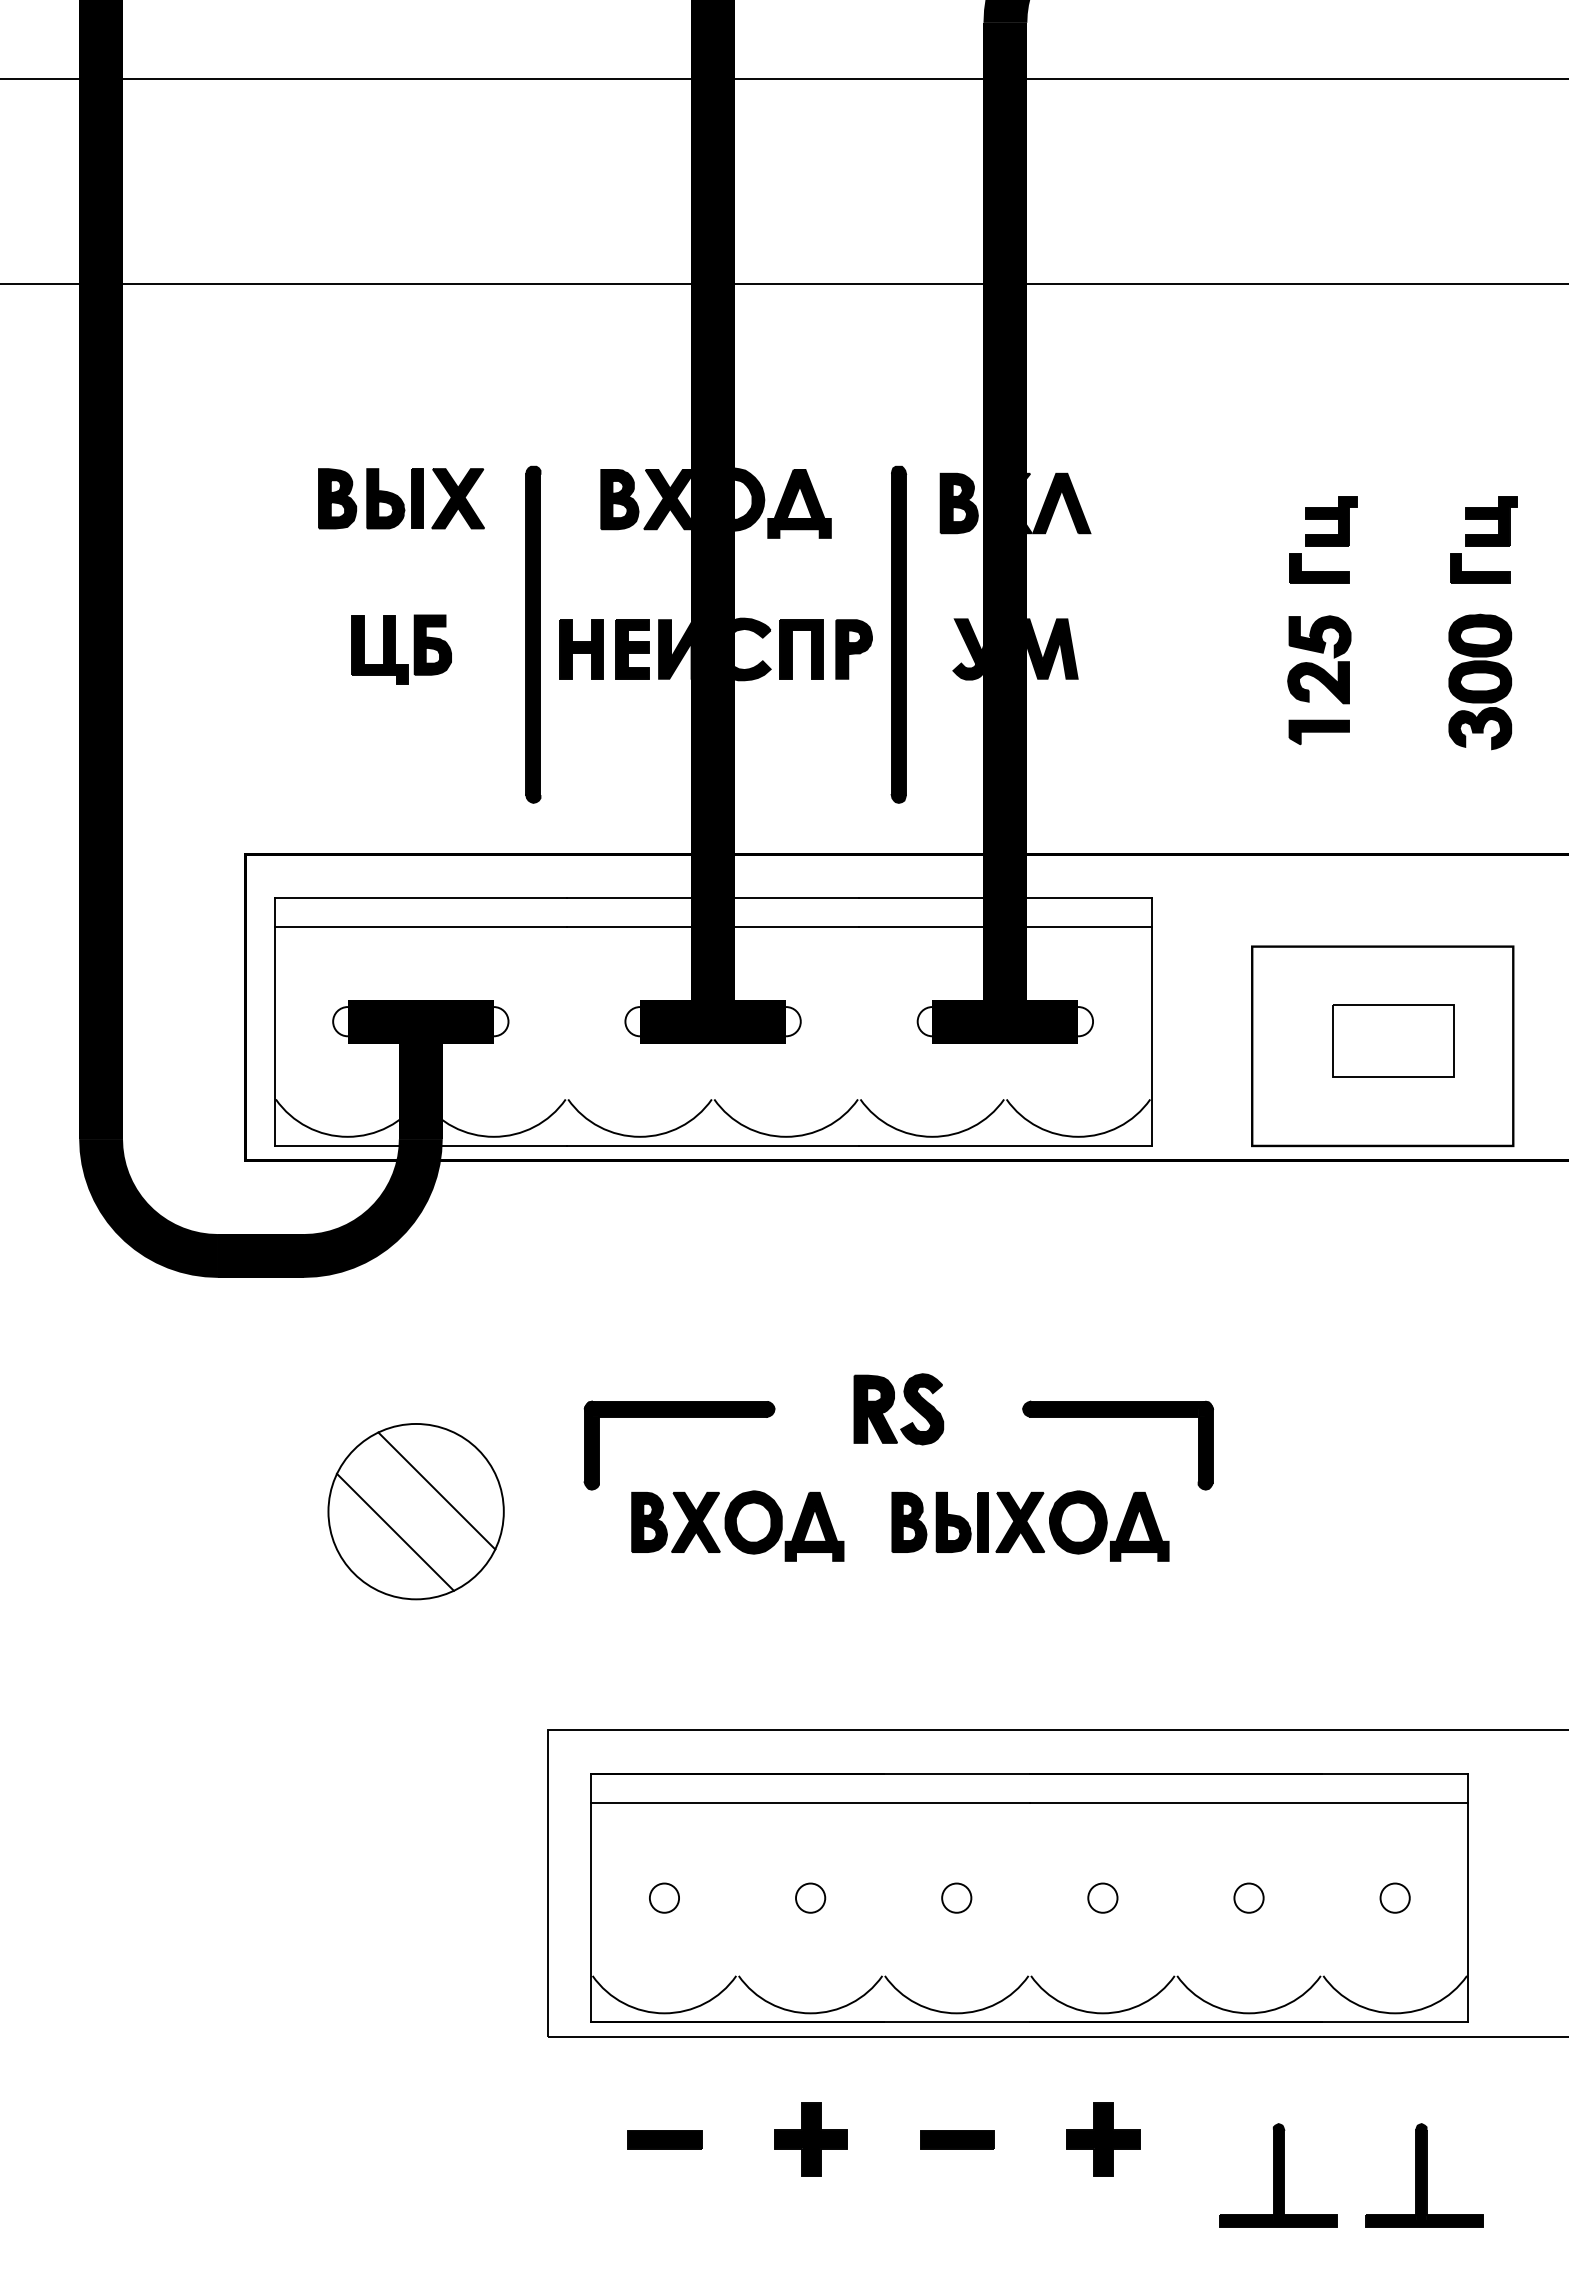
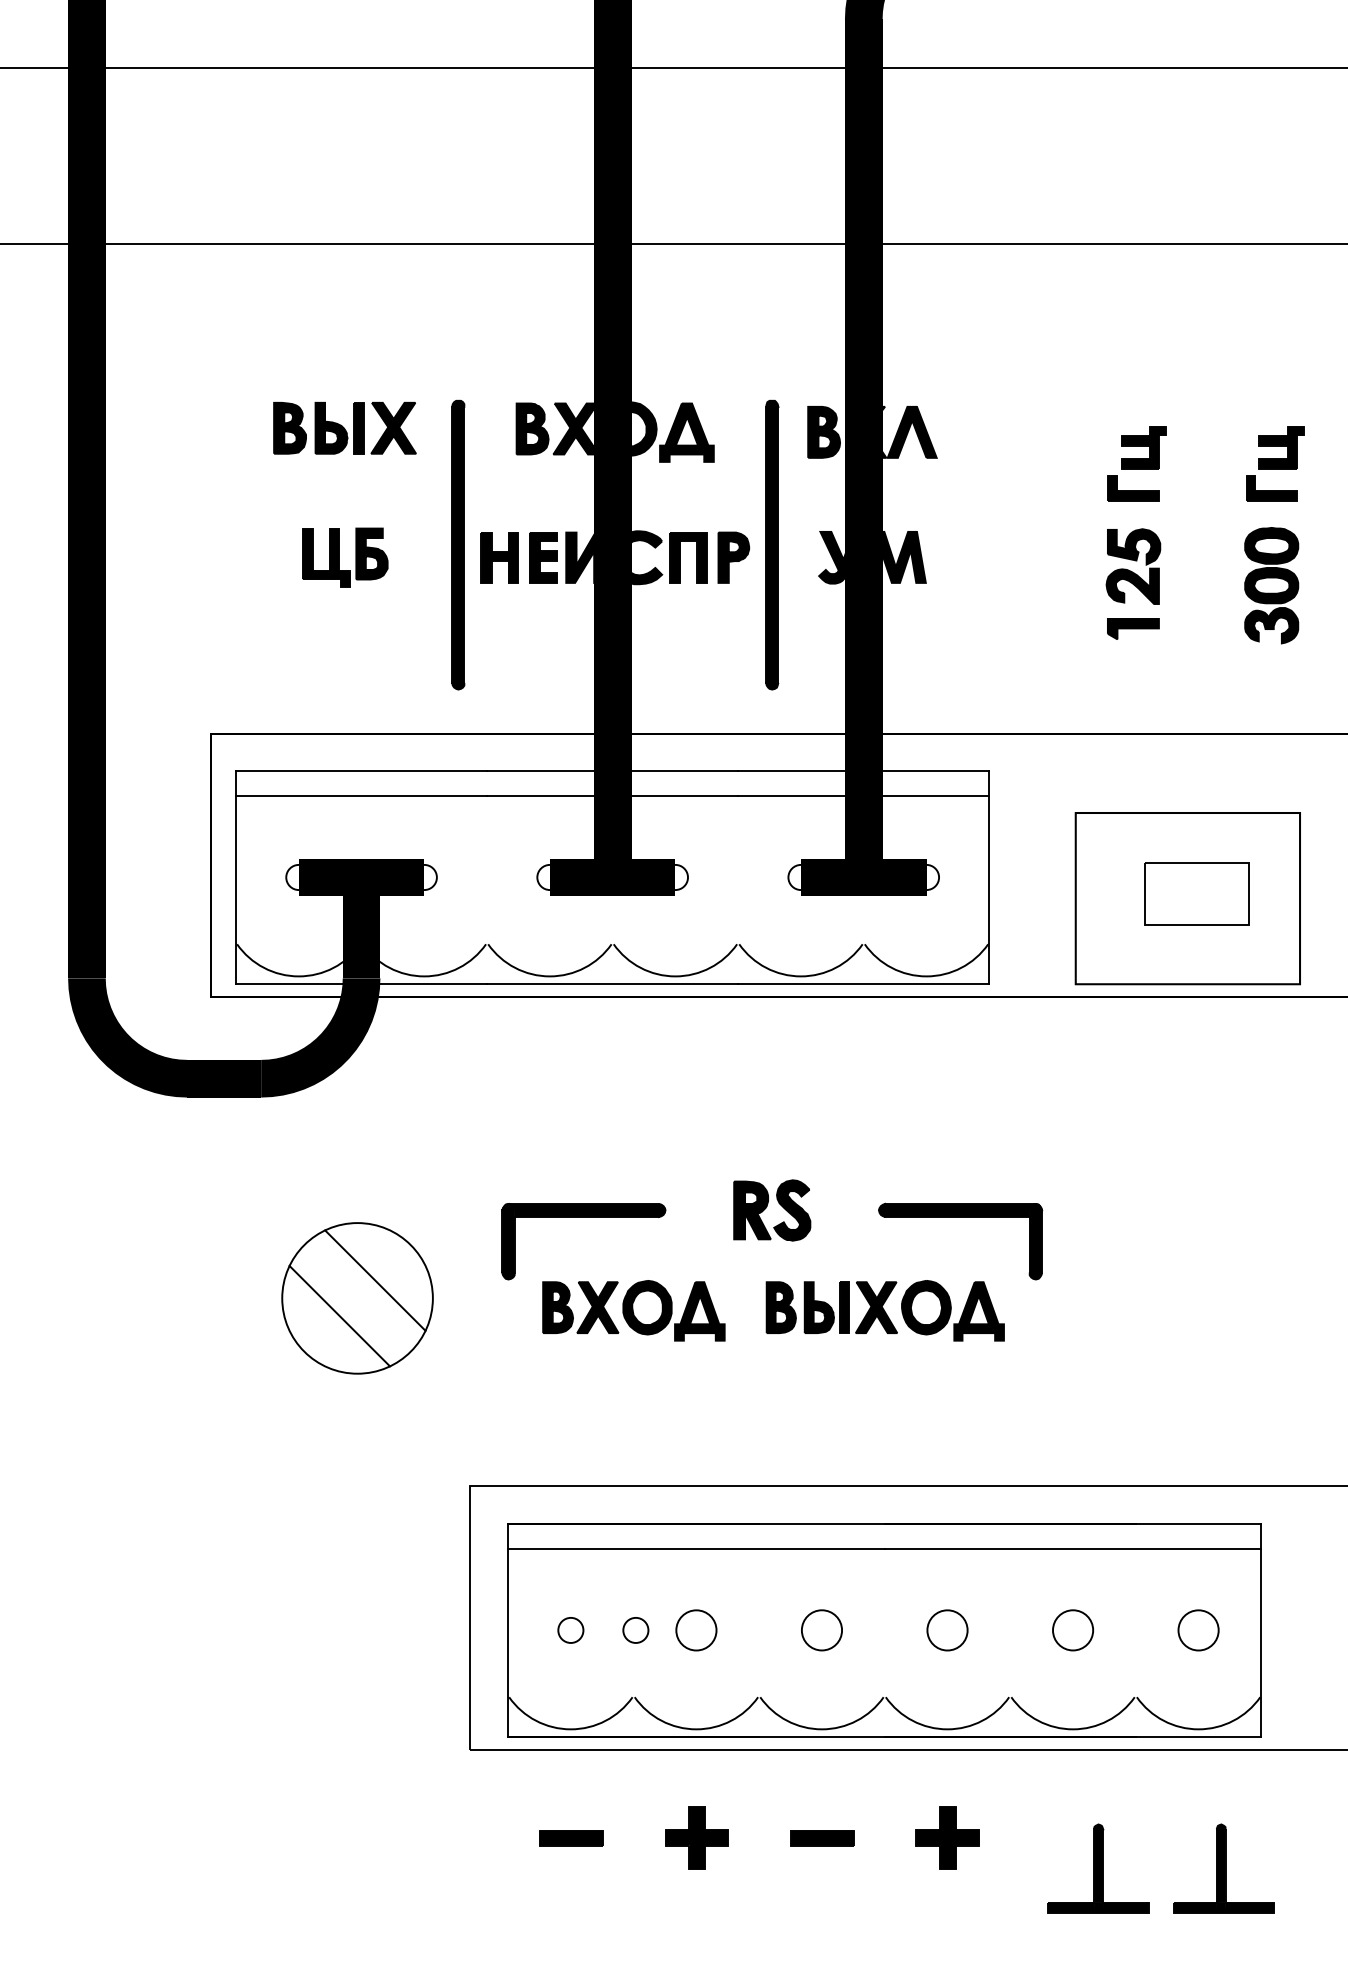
circle: (809, 1897) -> (695, 1629), size x1.6
circle: (1102, 1897) -> (947, 1629), size x1.6
circle: (1395, 1897) -> (1198, 1629), size x1.6
circle: (739, 1898) -> (635, 1630), added
circle: (956, 1898) -> (821, 1630), size x1.6
circle: (1248, 1898) -> (1072, 1630), size x1.6

